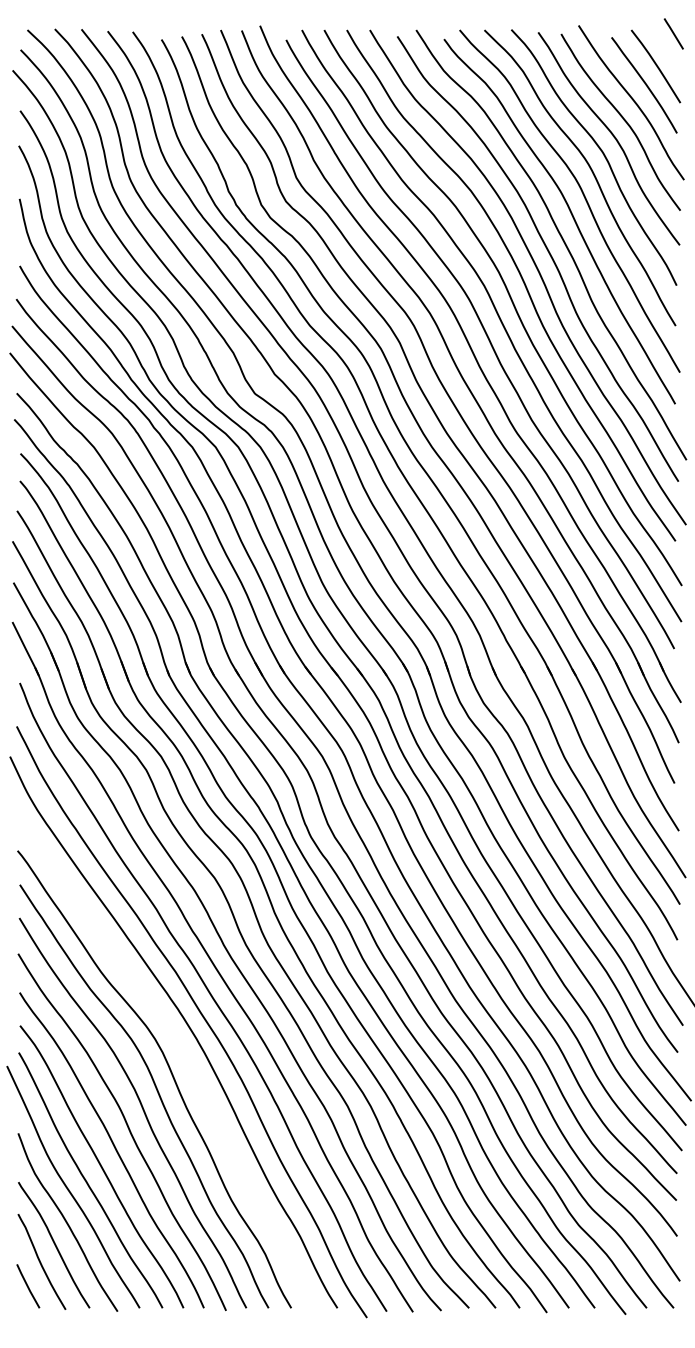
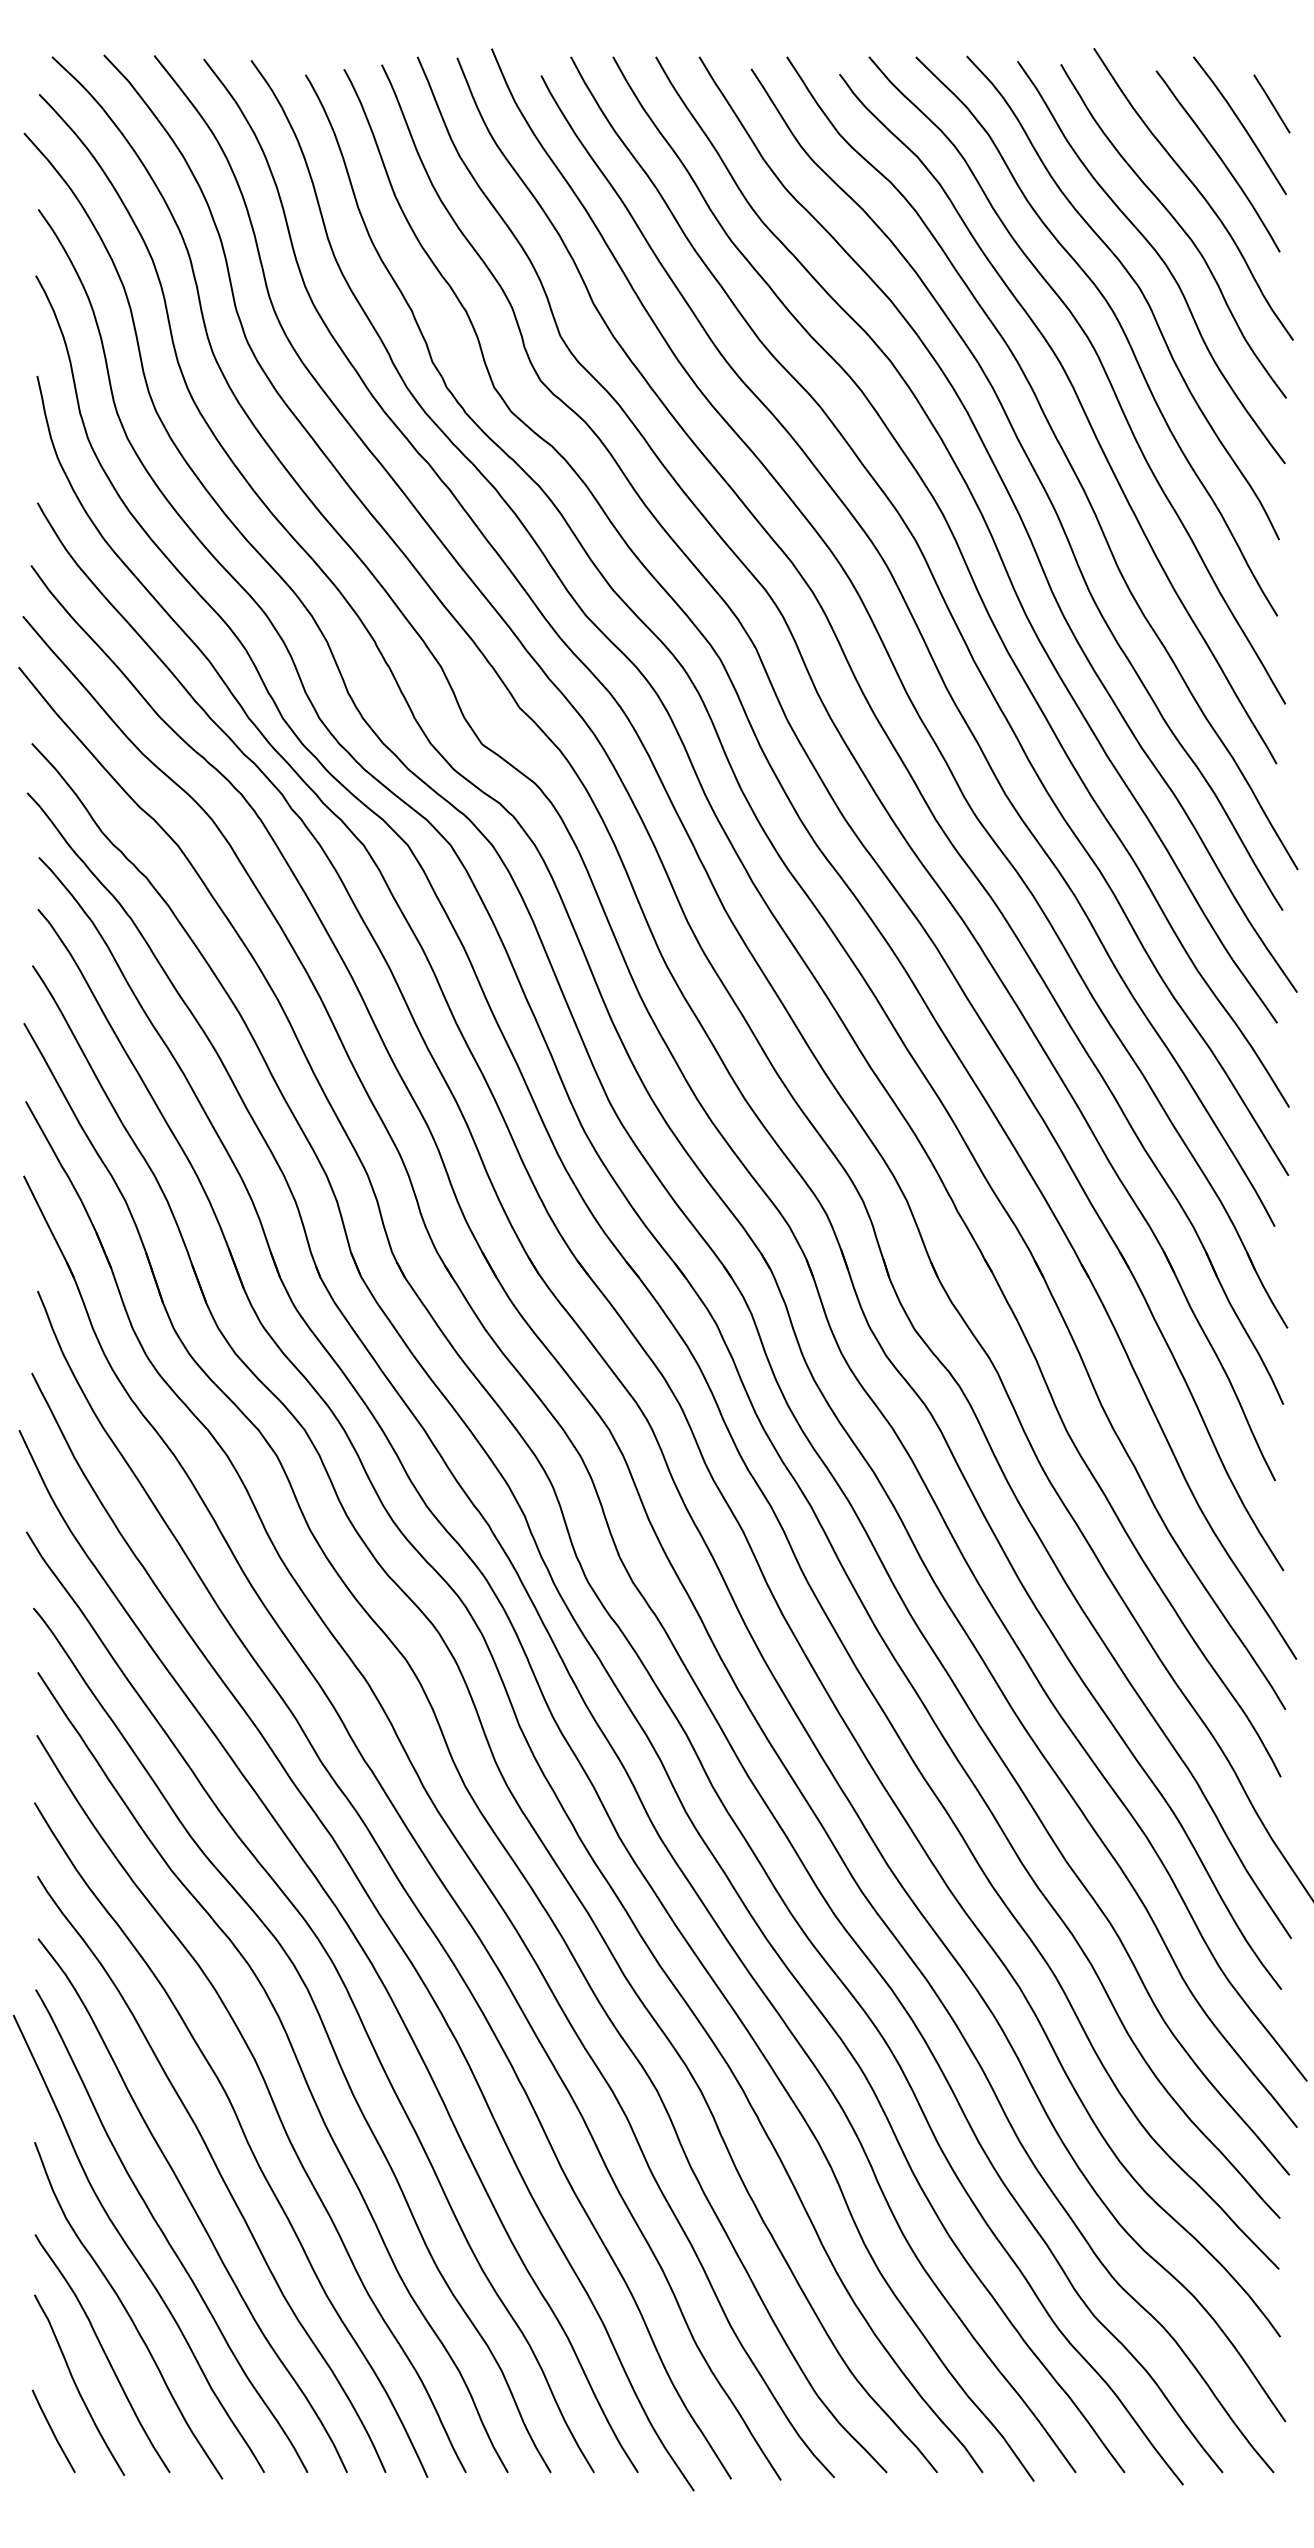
line: (673, 33) -> (1271, 103), moved
curve: (181, 1051) -> (343, 1987), added

